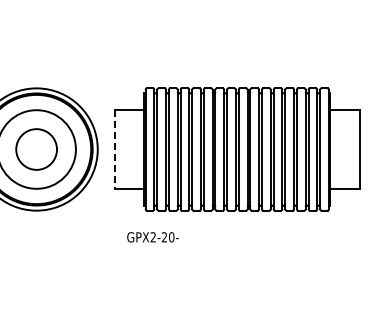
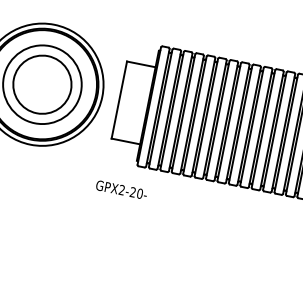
circle: (36, 149) -> (42, 84), size x1.43
line: (115, 150) -> (119, 101), dashed -> solid
text: (152, 237) -> (121, 190), moved

